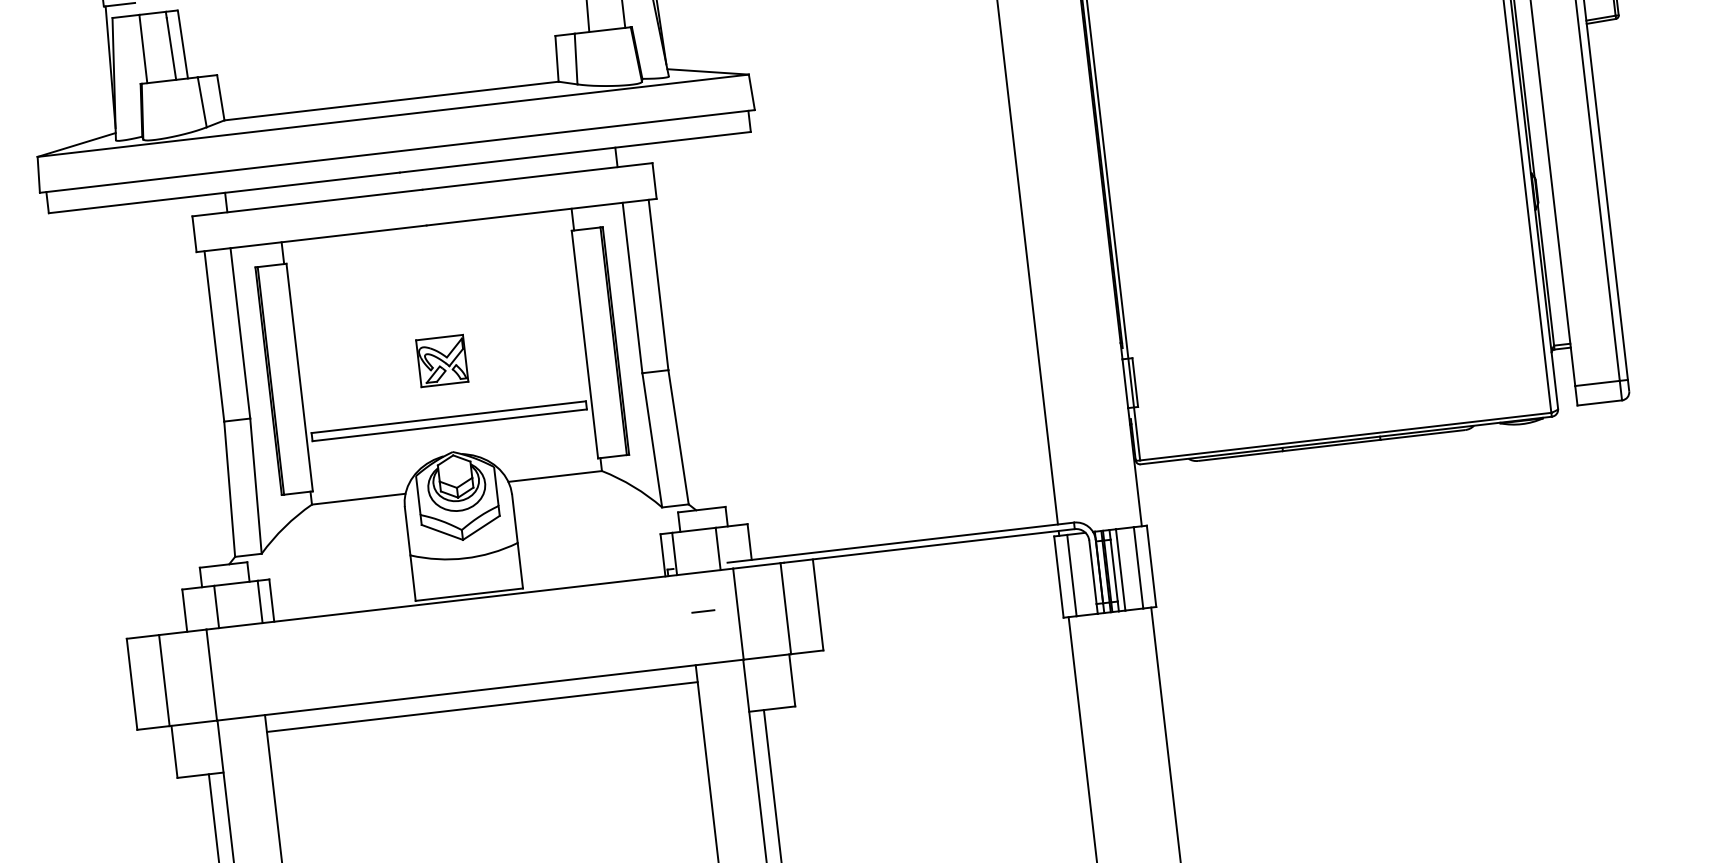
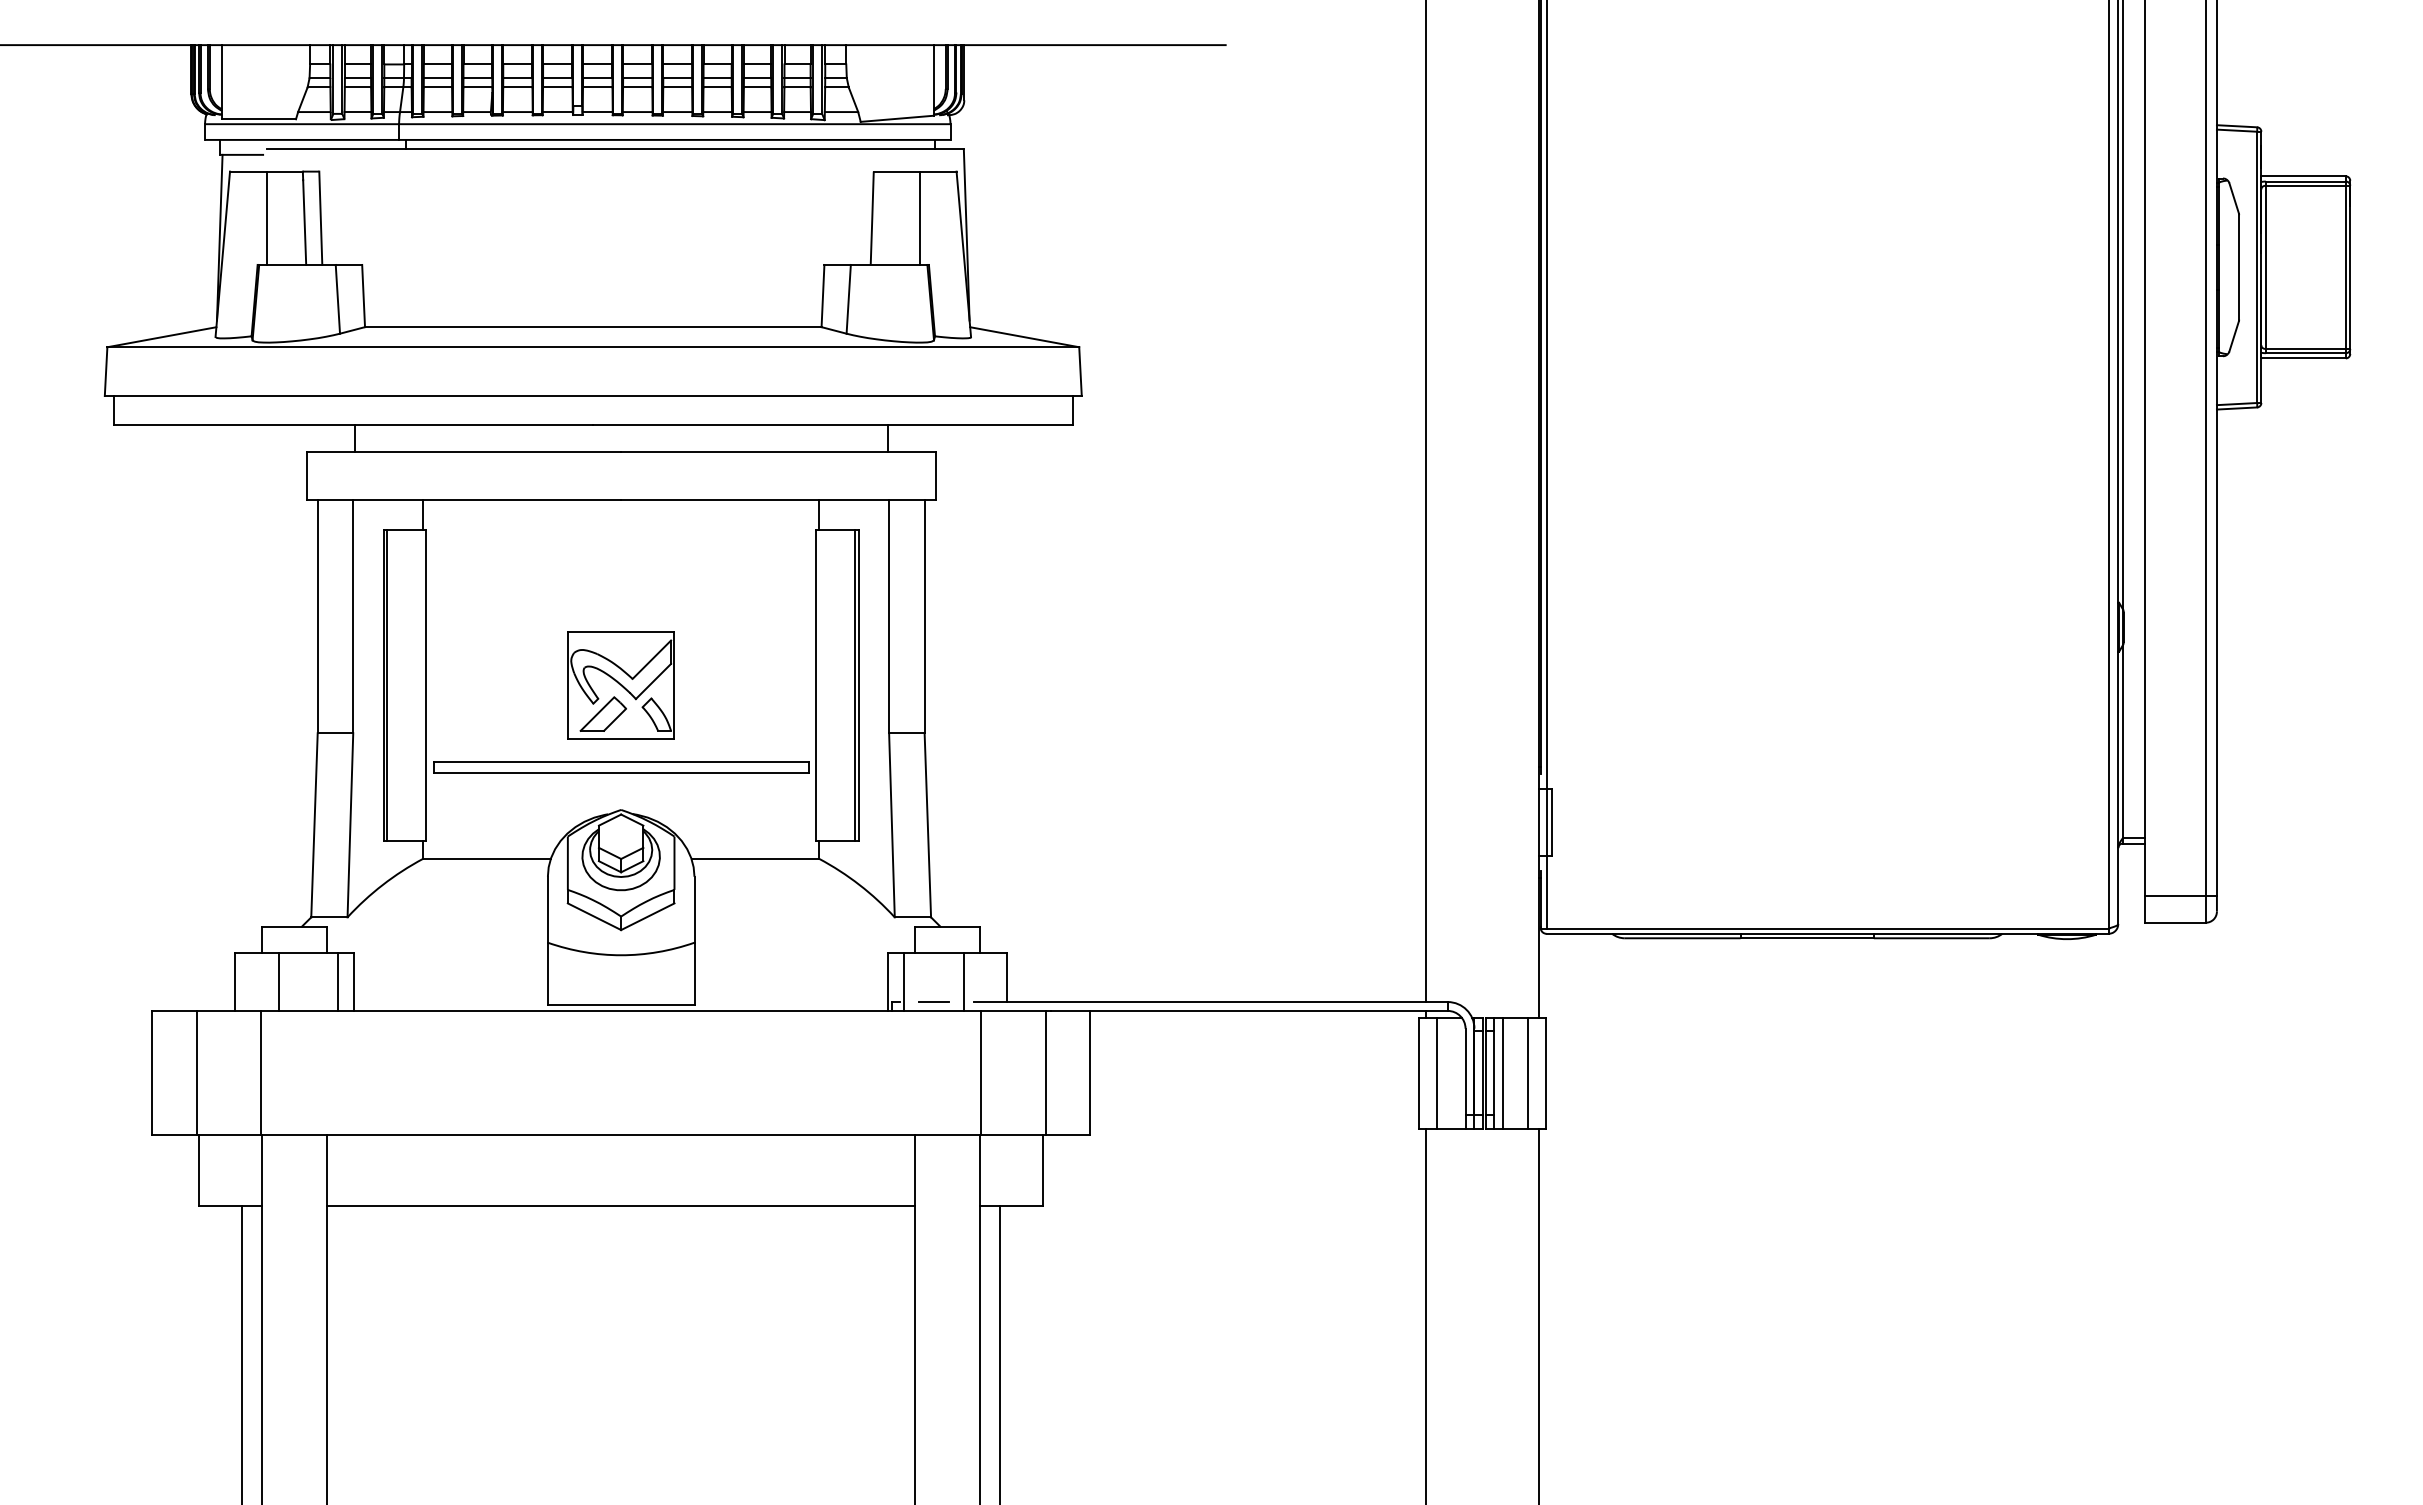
part: (441, 361) -> (620, 685), size x1.67
line: (702, 611) -> (933, 1001), moved
line: (481, 707) -> (620, 1206), moved

